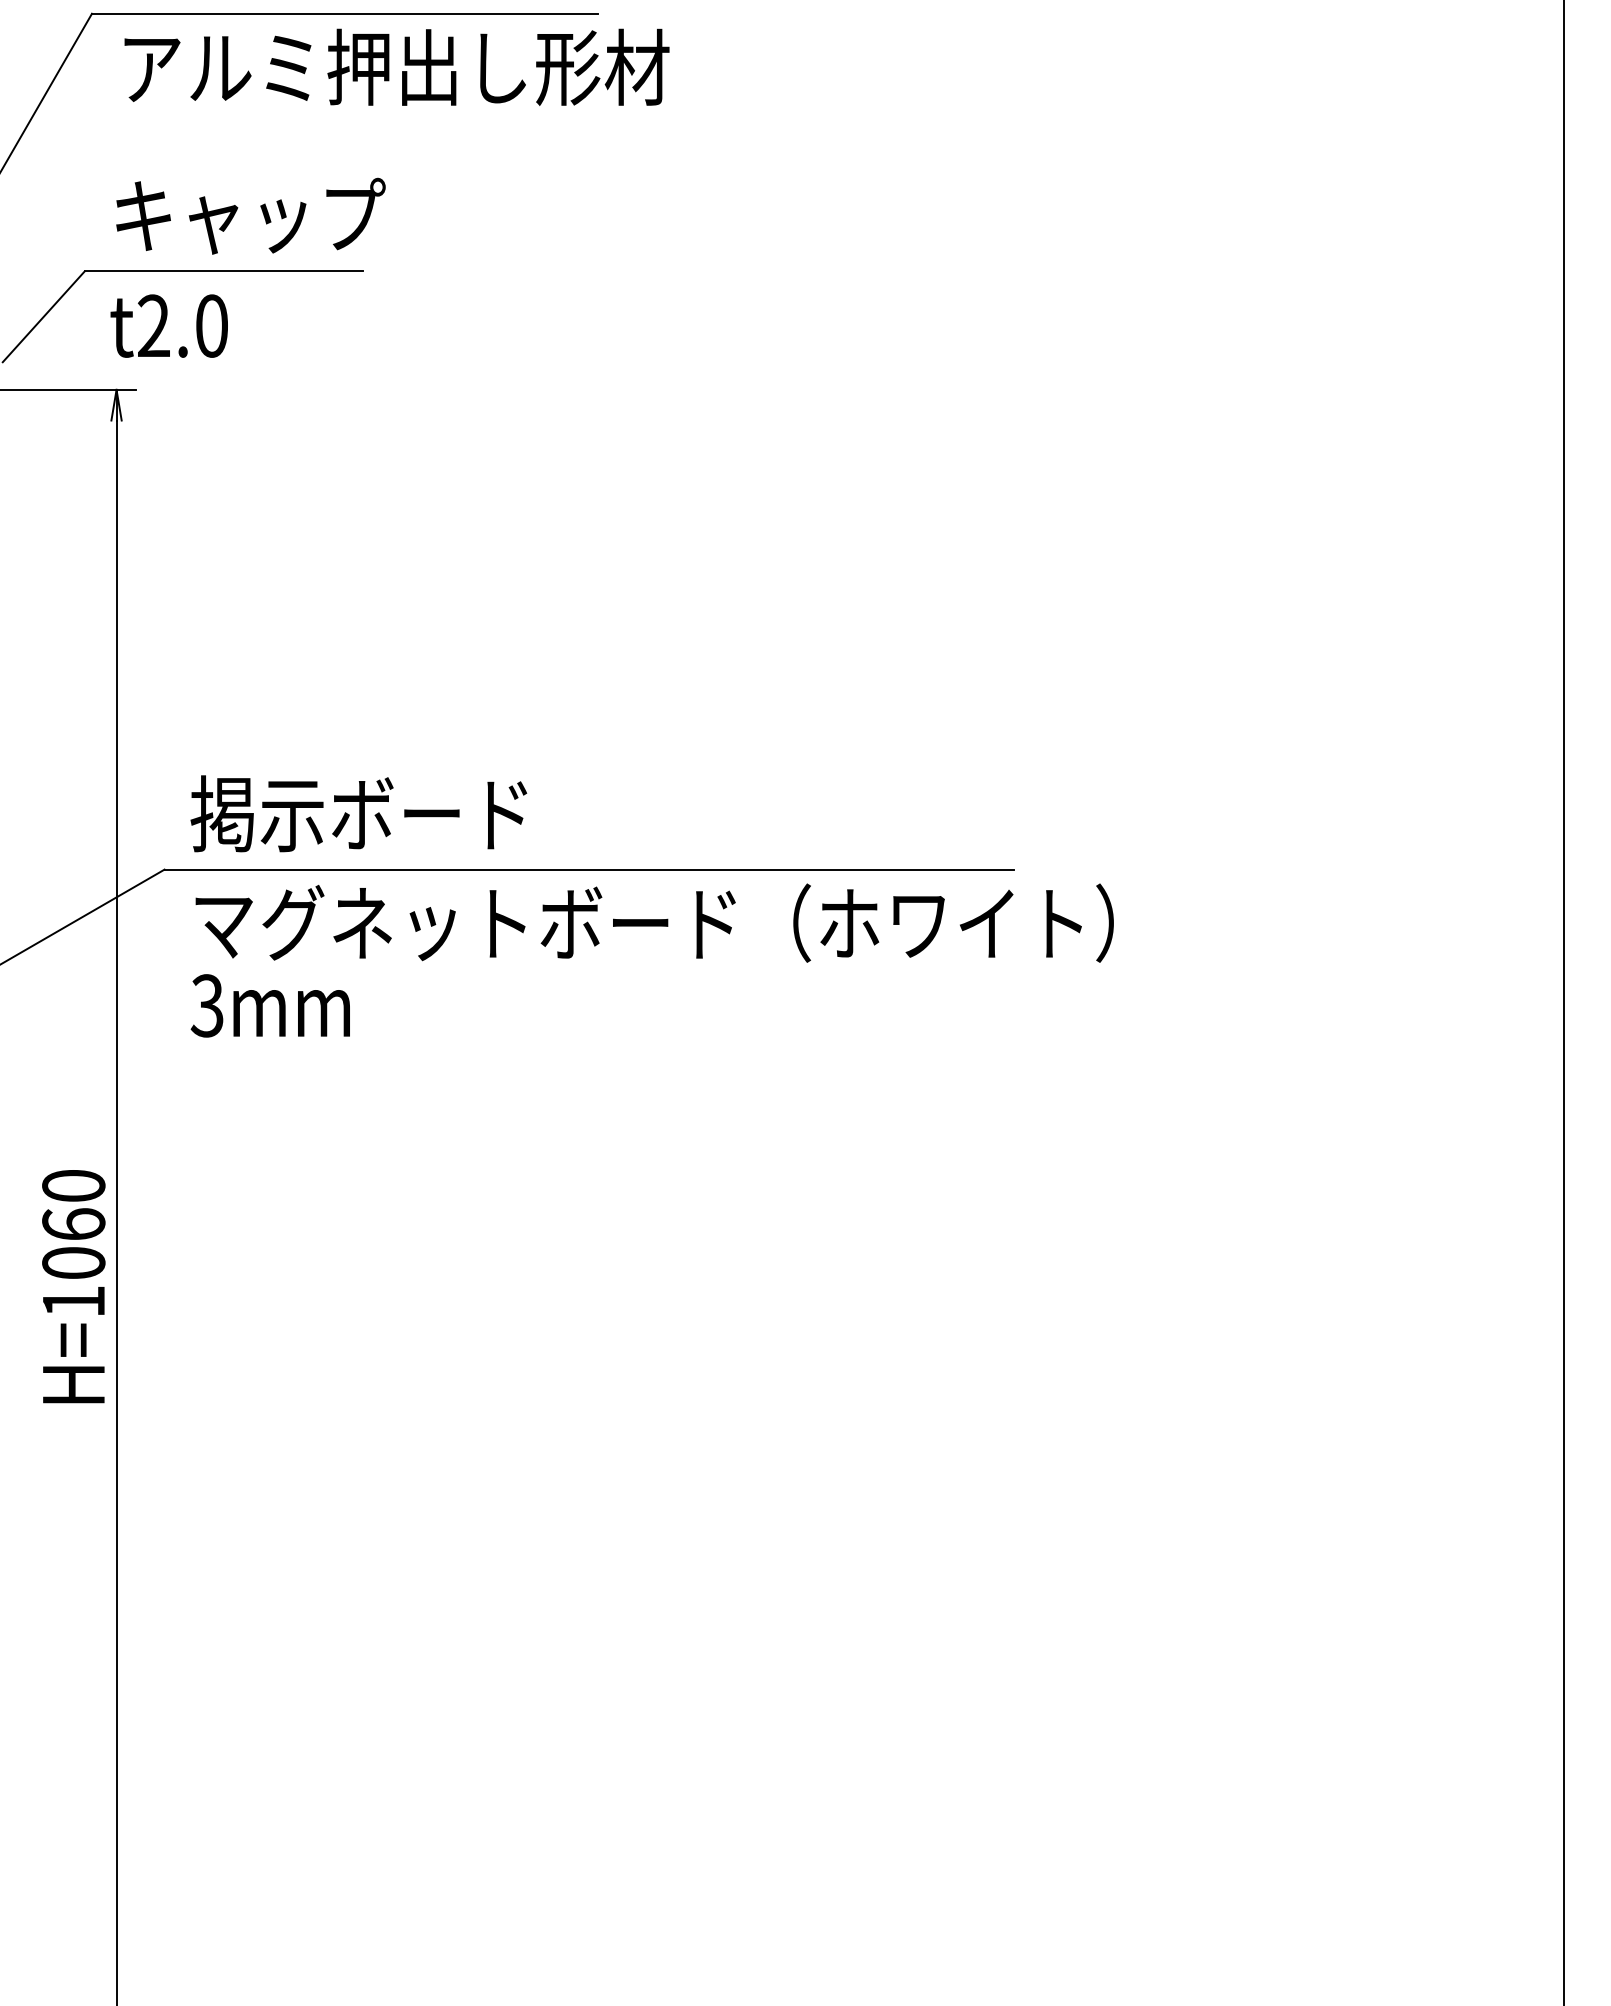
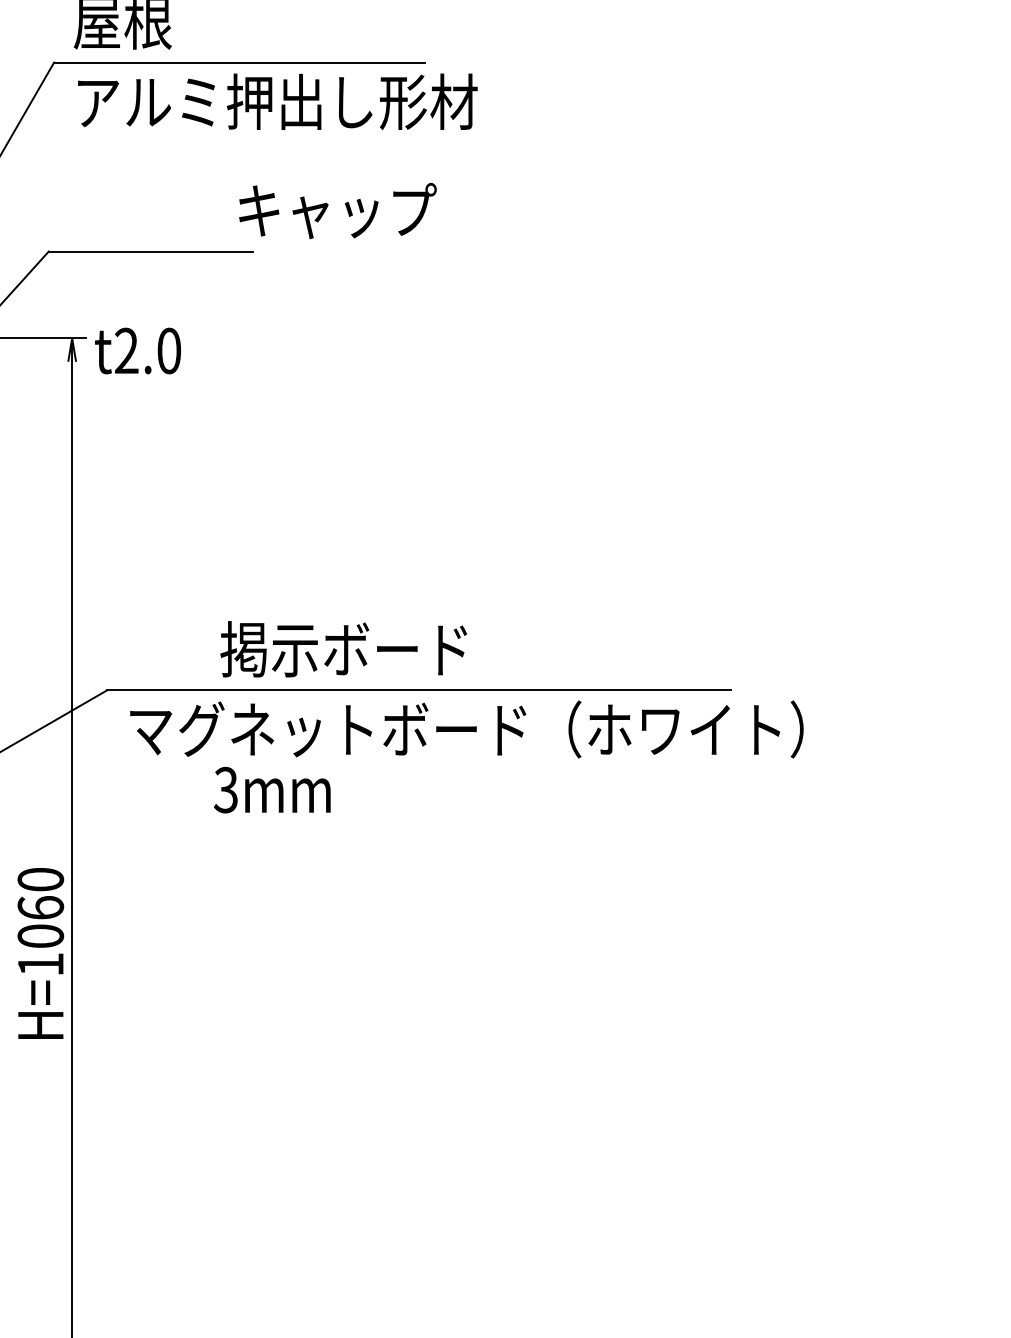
text: (250, 215) -> (337, 210), moved
text: (168, 325) -> (137, 350), moved
text: (358, 813) -> (343, 649), moved
text: (269, 1005) -> (271, 789), moved
text: (73, 1286) -> (40, 953), moved

